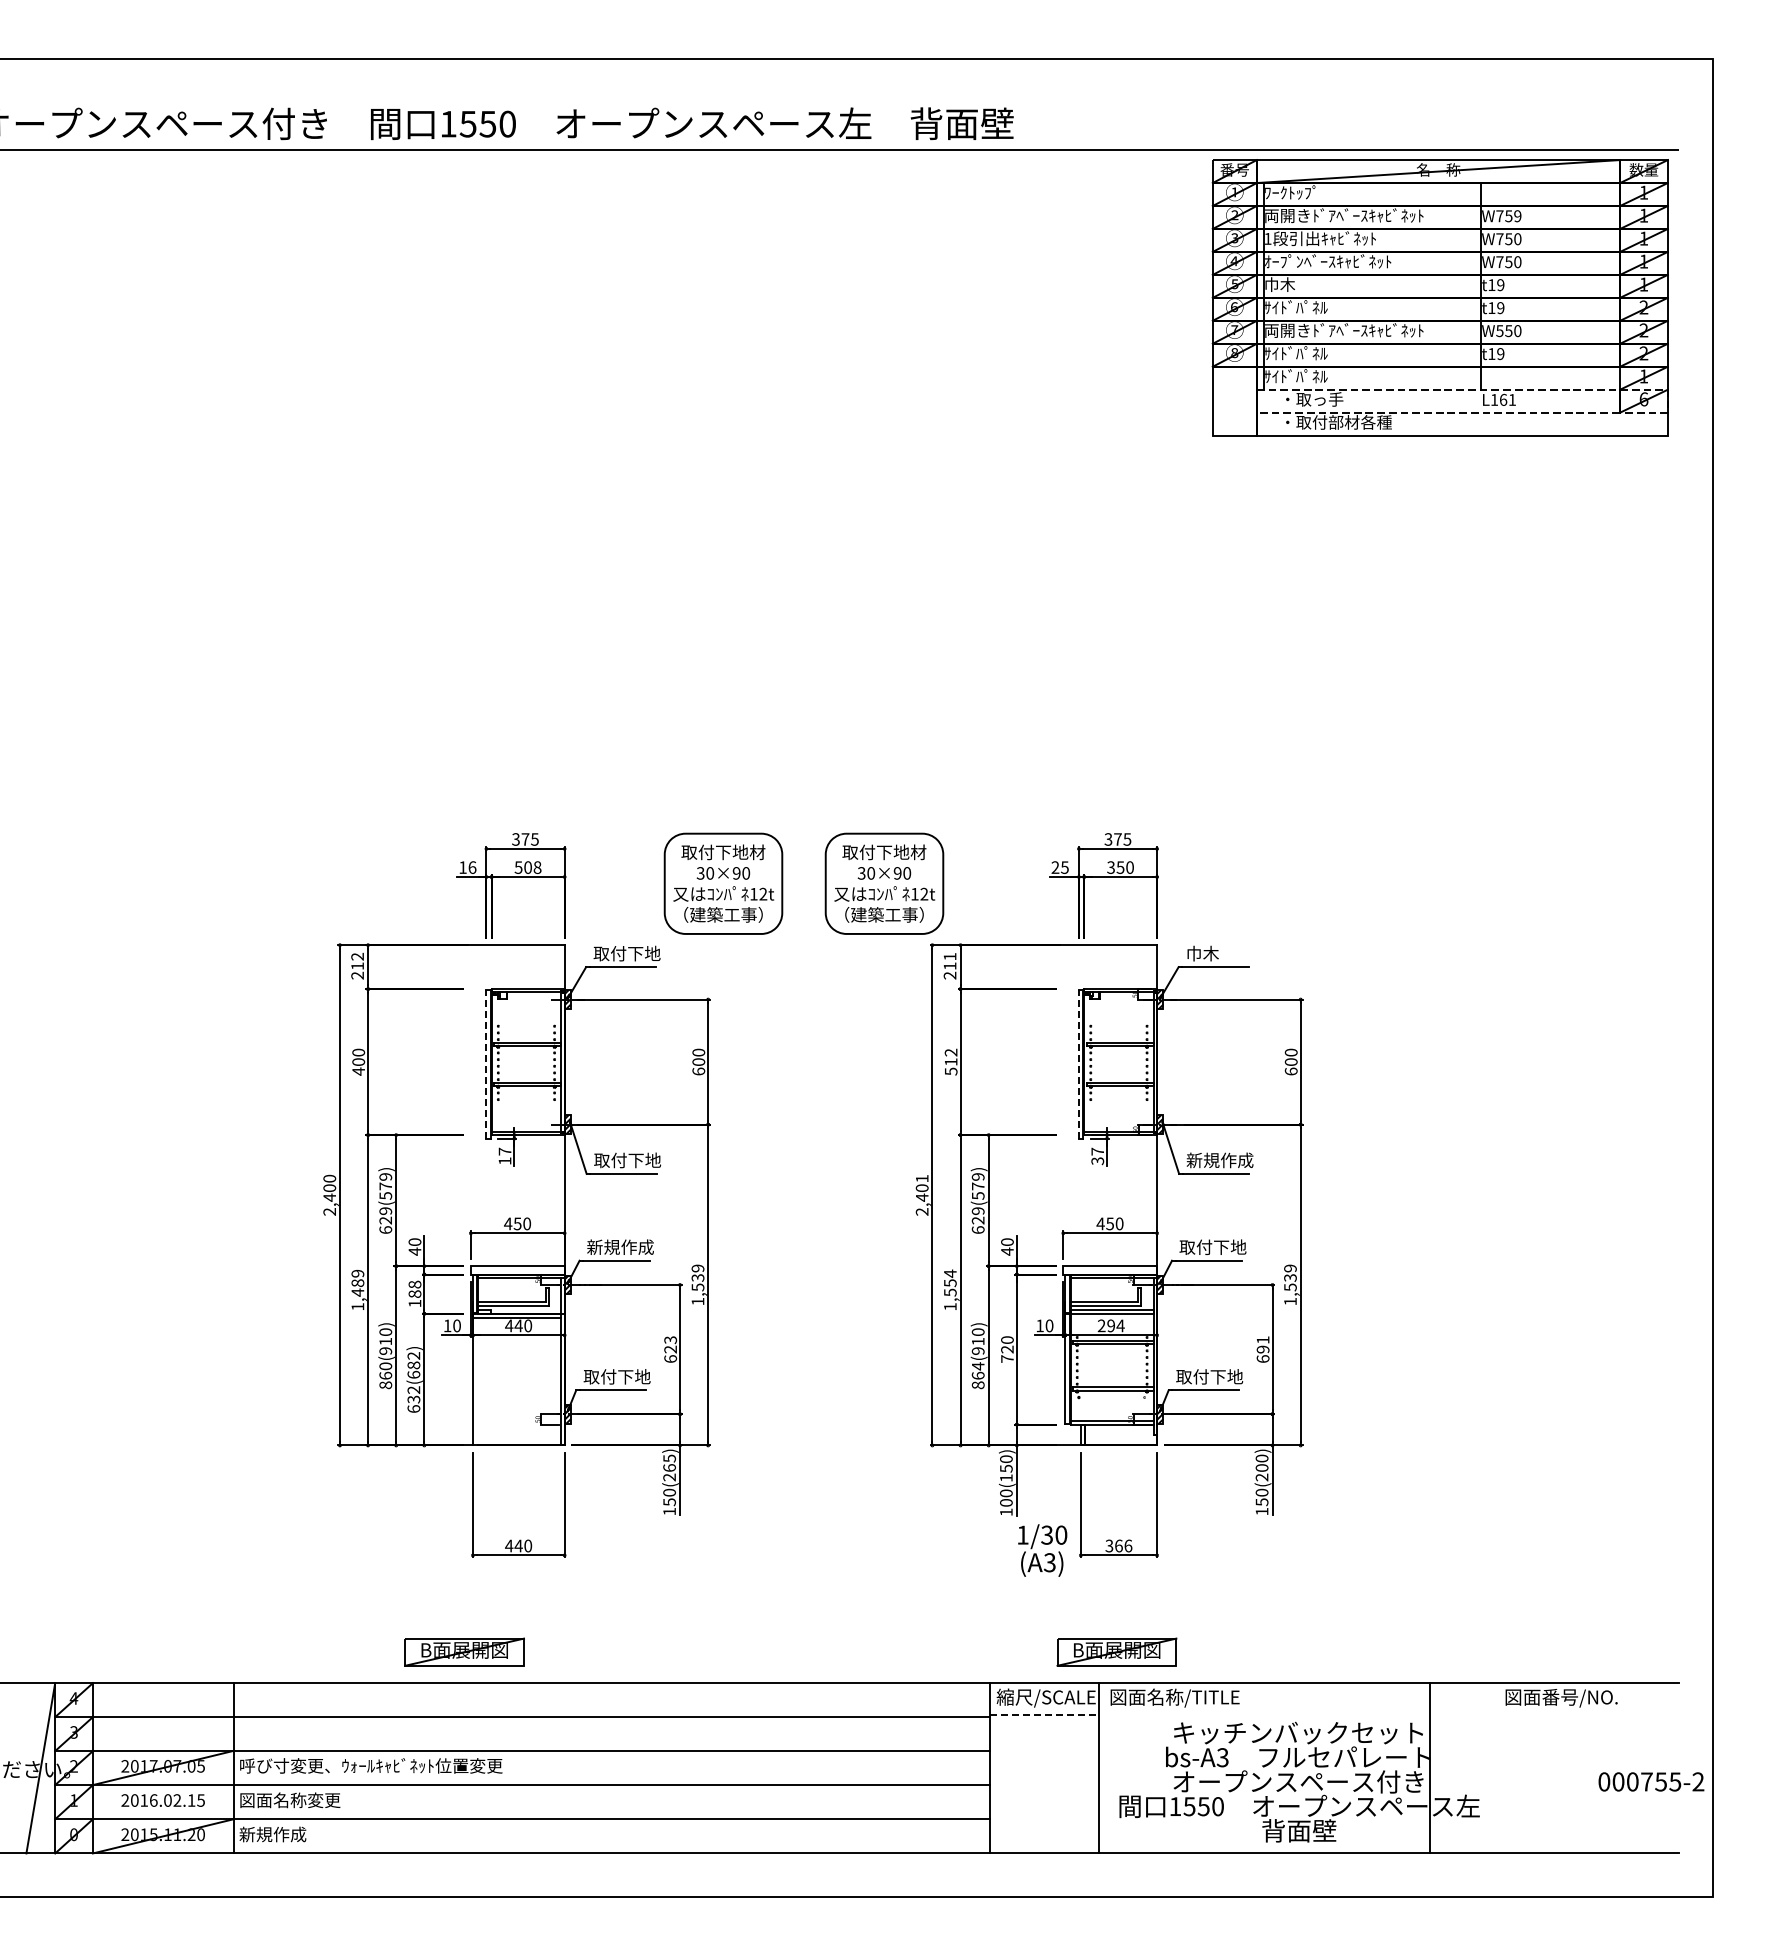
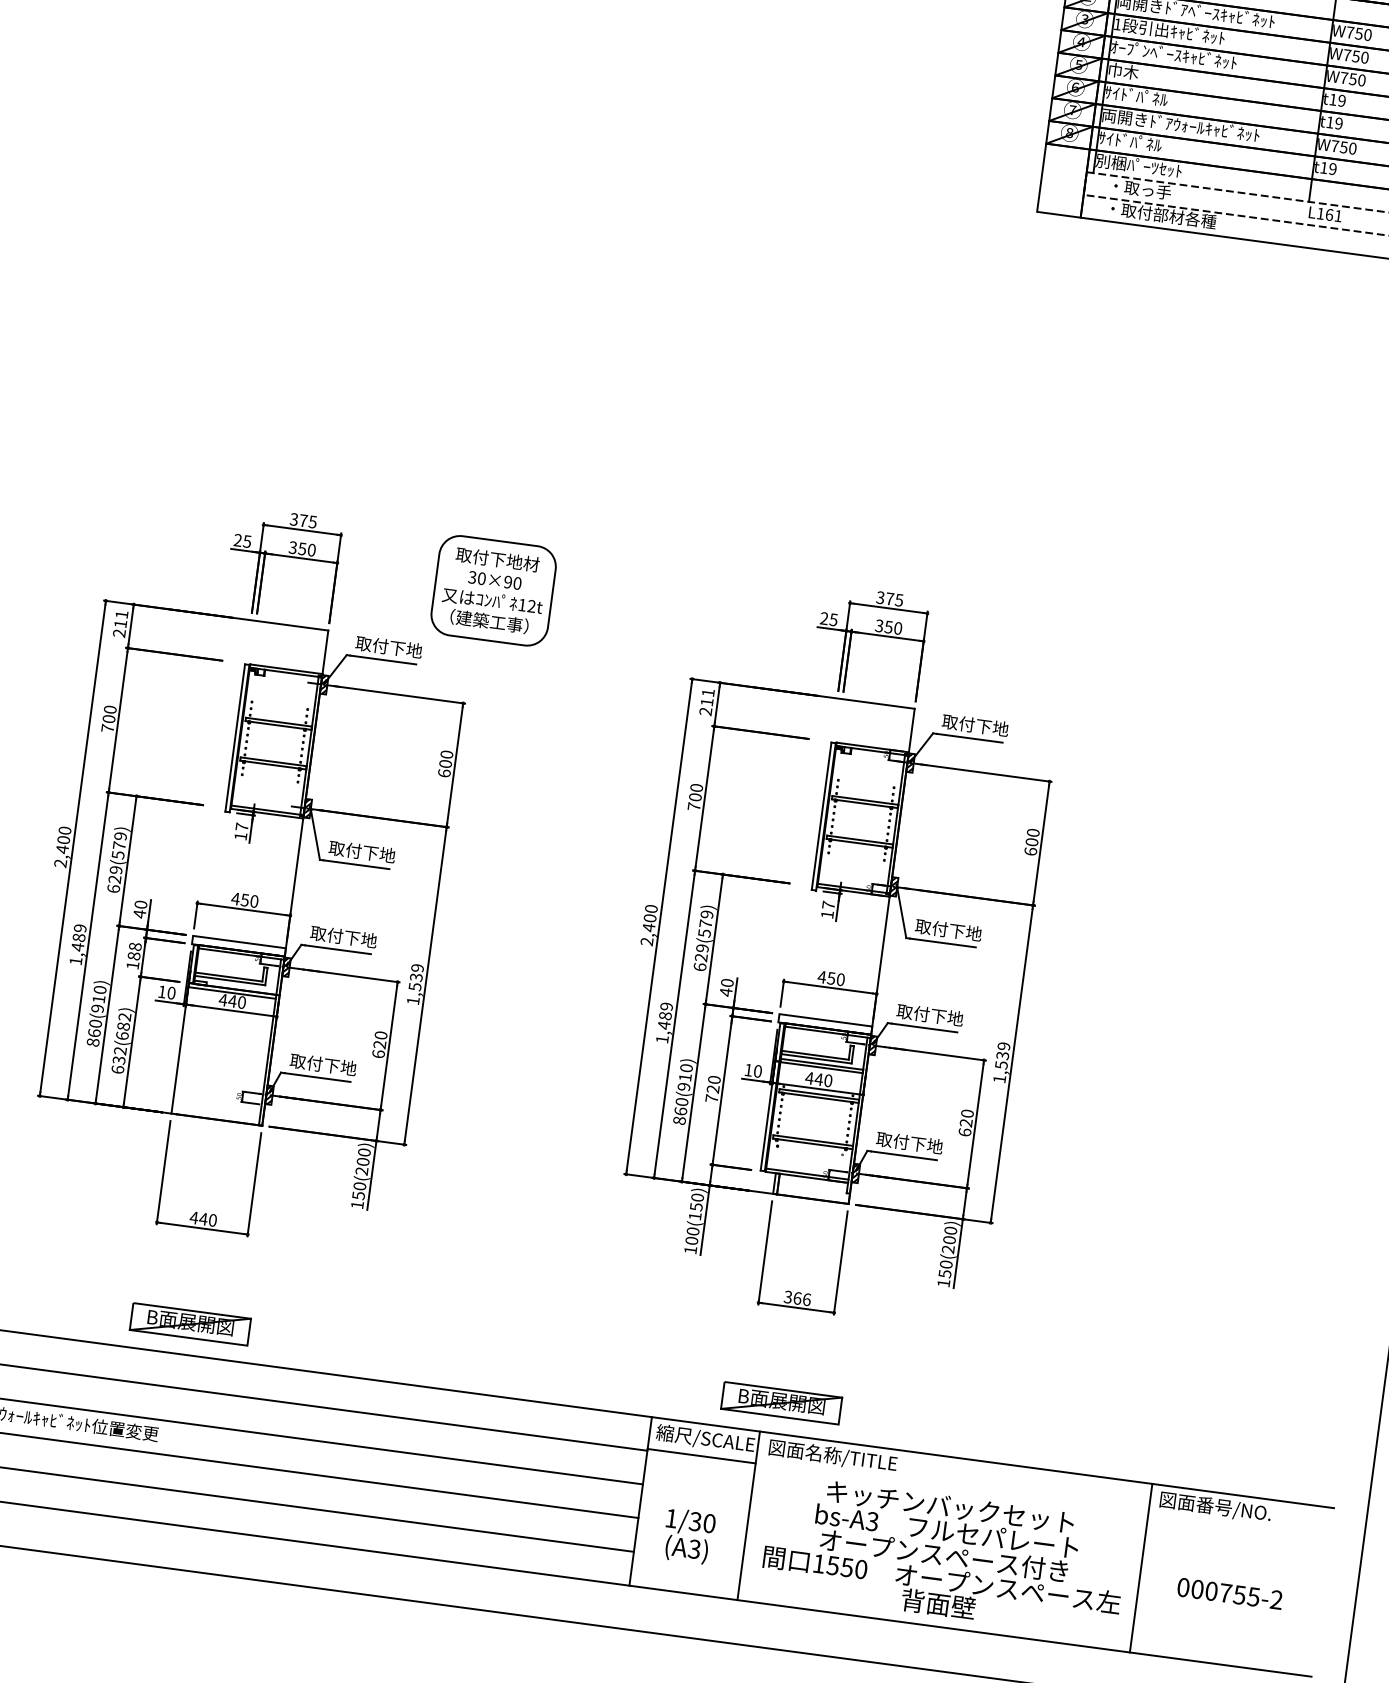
text: (1517, 216) -> (1367, 35), W759 -> W750
text: (1351, 330) -> (1188, 126), 両開きﾄﾞｱﾍﾞｰｽｷｬﾋﾞﾈｯﾄ -> 両開きﾄﾞｱｳｫｰﾙｷｬﾋﾞﾈｯﾄ
text: (1499, 331) -> (1334, 146), W550 -> W750
text: (1307, 376) -> (1138, 165), ｻｲﾄﾞﾊﾟﾈﾙ -> 別梱ﾊﾟｰﾂｾｯﾄ
text: (467, 867) -> (242, 540), 16 -> 25
text: (528, 867) -> (302, 548), 508 -> 350
part: (884, 883) -> (653, 611), removed
text: (1219, 953) -> (975, 725), 巾木 -> 取付下地
text: (357, 956) -> (121, 614), 212 -> 211
text: (950, 1061) -> (694, 796), 512 -> 700
line: (486, 1063) -> (235, 737), dashed -> solid
line: (1078, 1063) -> (821, 815), dashed -> solid
text: (358, 1071) -> (107, 728), 400 -> 700
text: (1219, 1160) -> (948, 930), 新規作成 -> 取付下地
text: (1097, 1161) -> (827, 915), 37 -> 17
text: (921, 1178) -> (650, 908), 2,401 -> 2,400
text: (620, 1246) -> (343, 936), 新規作成 -> 取付下地
text: (950, 1282) -> (665, 1015), 1,554 -> 1,489
text: (1110, 1325) -> (818, 1079), 294 -> 440
text: (670, 1340) -> (380, 1035), 623 -> 620
text: (1262, 1344) -> (966, 1117), 691 -> 620
text: (977, 1366) -> (681, 1102), 864(910) -> 860(910)
text: (669, 1462) -> (363, 1156), 150(265) -> 150(200)
text: (1042, 1550) -> (688, 1536), moved
part: (464, 1651) -> (190, 1323), moved
line: (1044, 1715) -> (701, 1456), dashed -> solid
line: (1429, 1768) -> (1140, 1568), moved
text: (1651, 1781) -> (1230, 1593), moved

